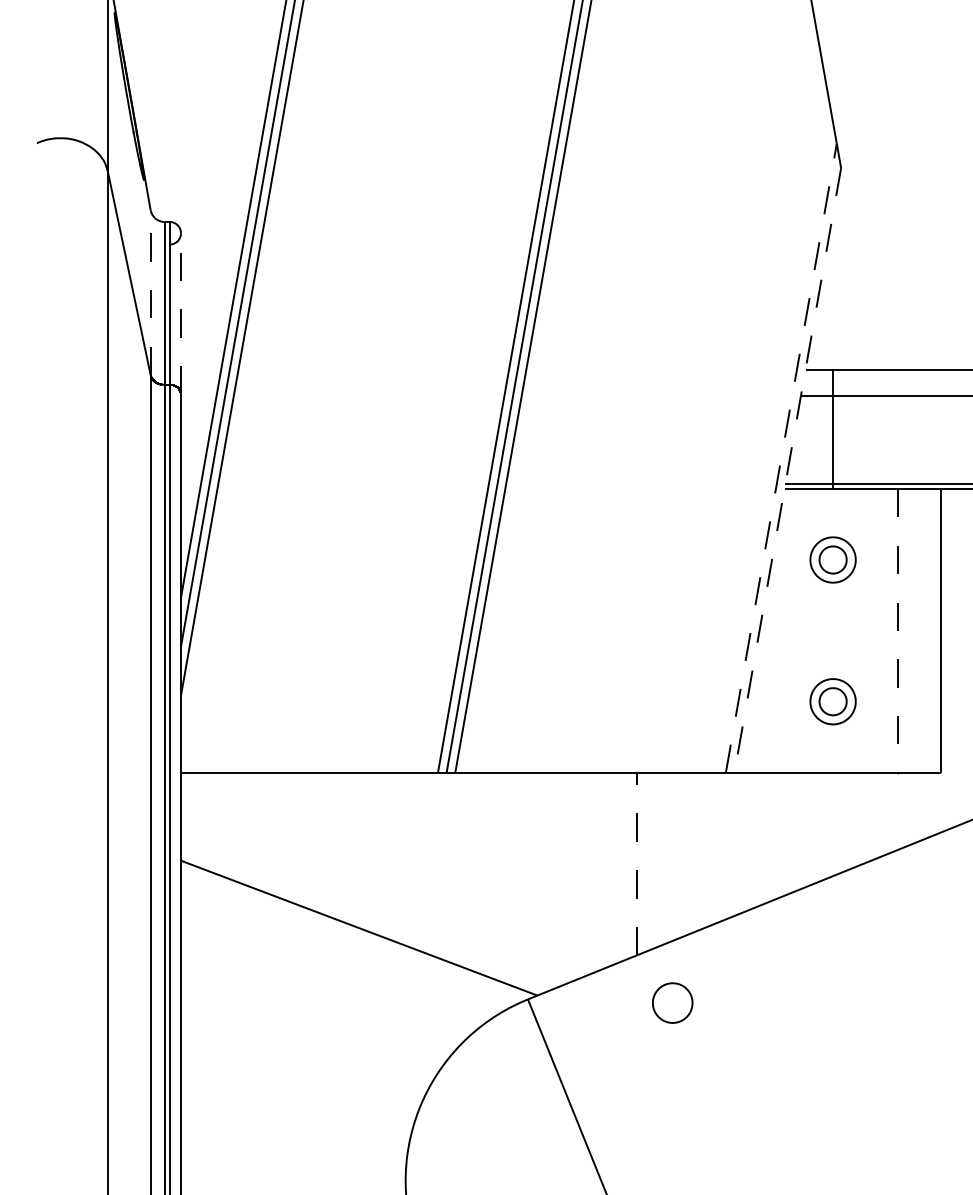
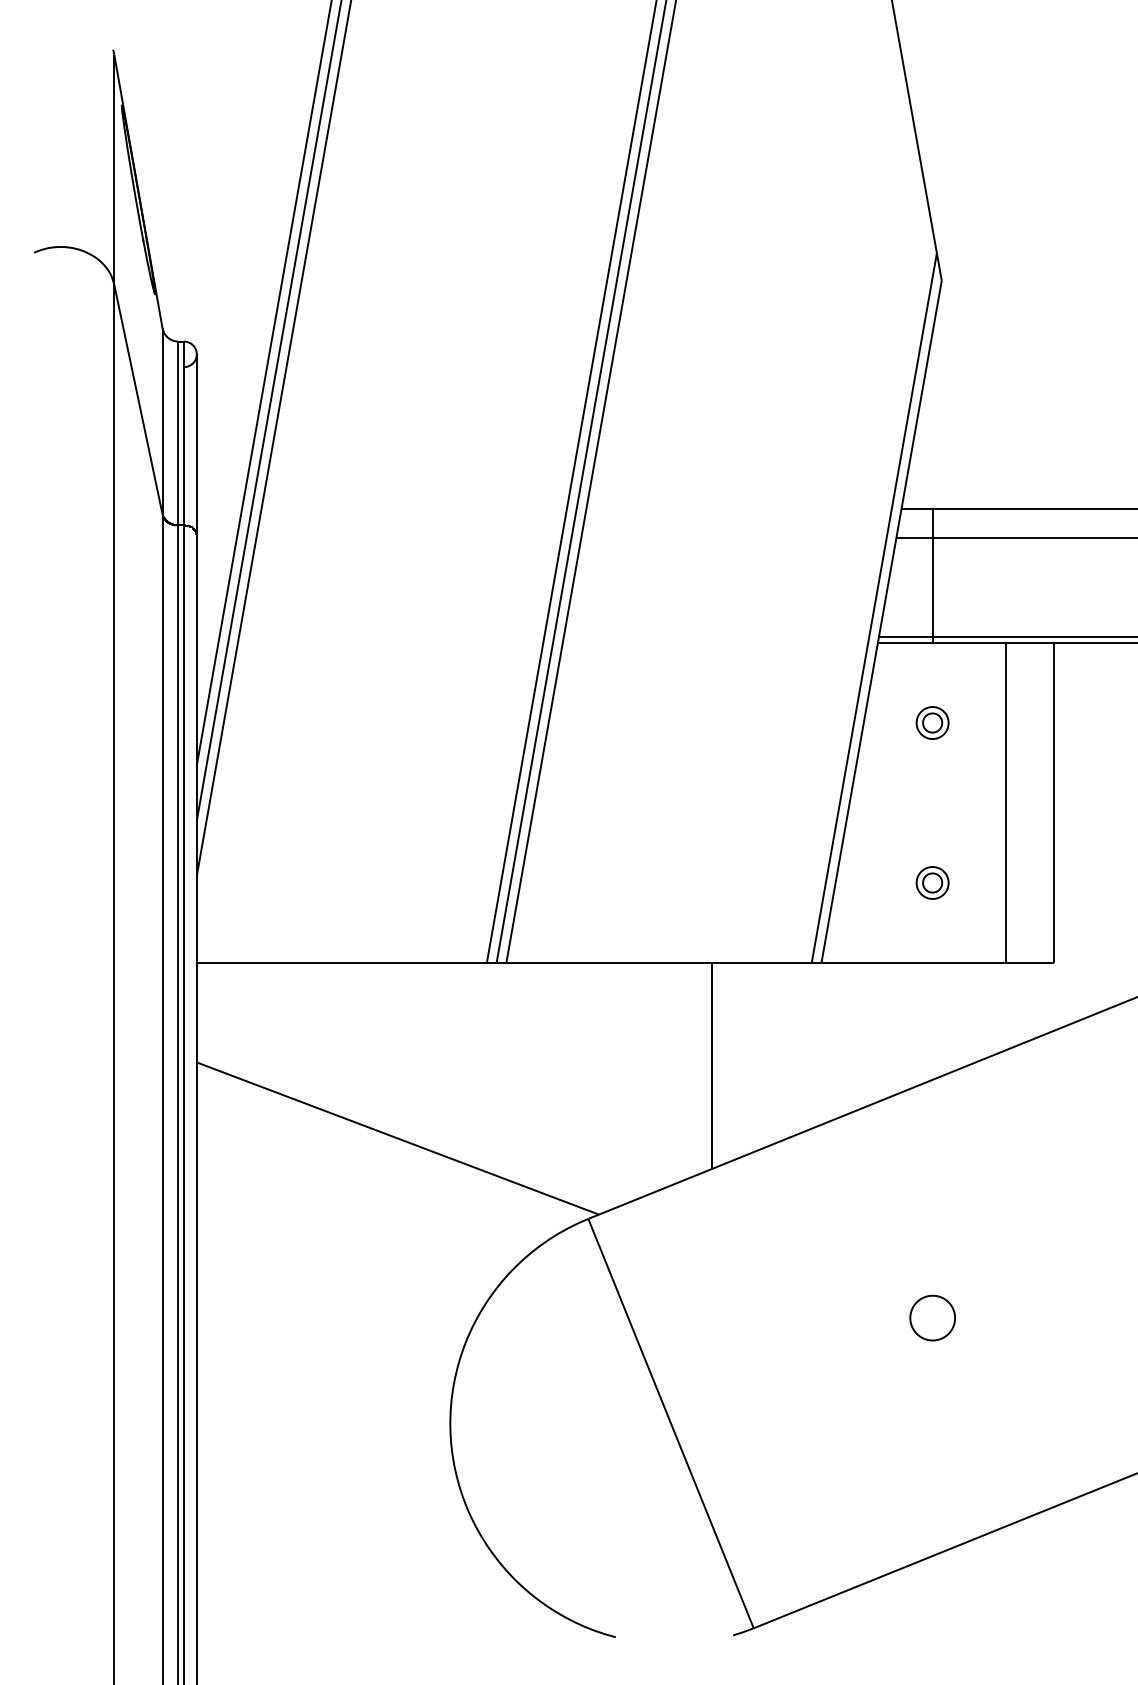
line: (150, 291) -> (162, 420), dashed -> solid
line: (180, 314) -> (196, 445), dashed -> solid
line: (781, 457) -> (874, 607), dashed -> solid
line: (787, 470) -> (881, 622), dashed -> solid
part: (832, 559) -> (932, 722), size x0.62
line: (898, 631) -> (1006, 803), dashed -> solid
part: (832, 701) -> (932, 882), size x0.62
line: (637, 863) -> (711, 1065), dashed -> solid
part: (672, 1002) -> (932, 1317), moved

